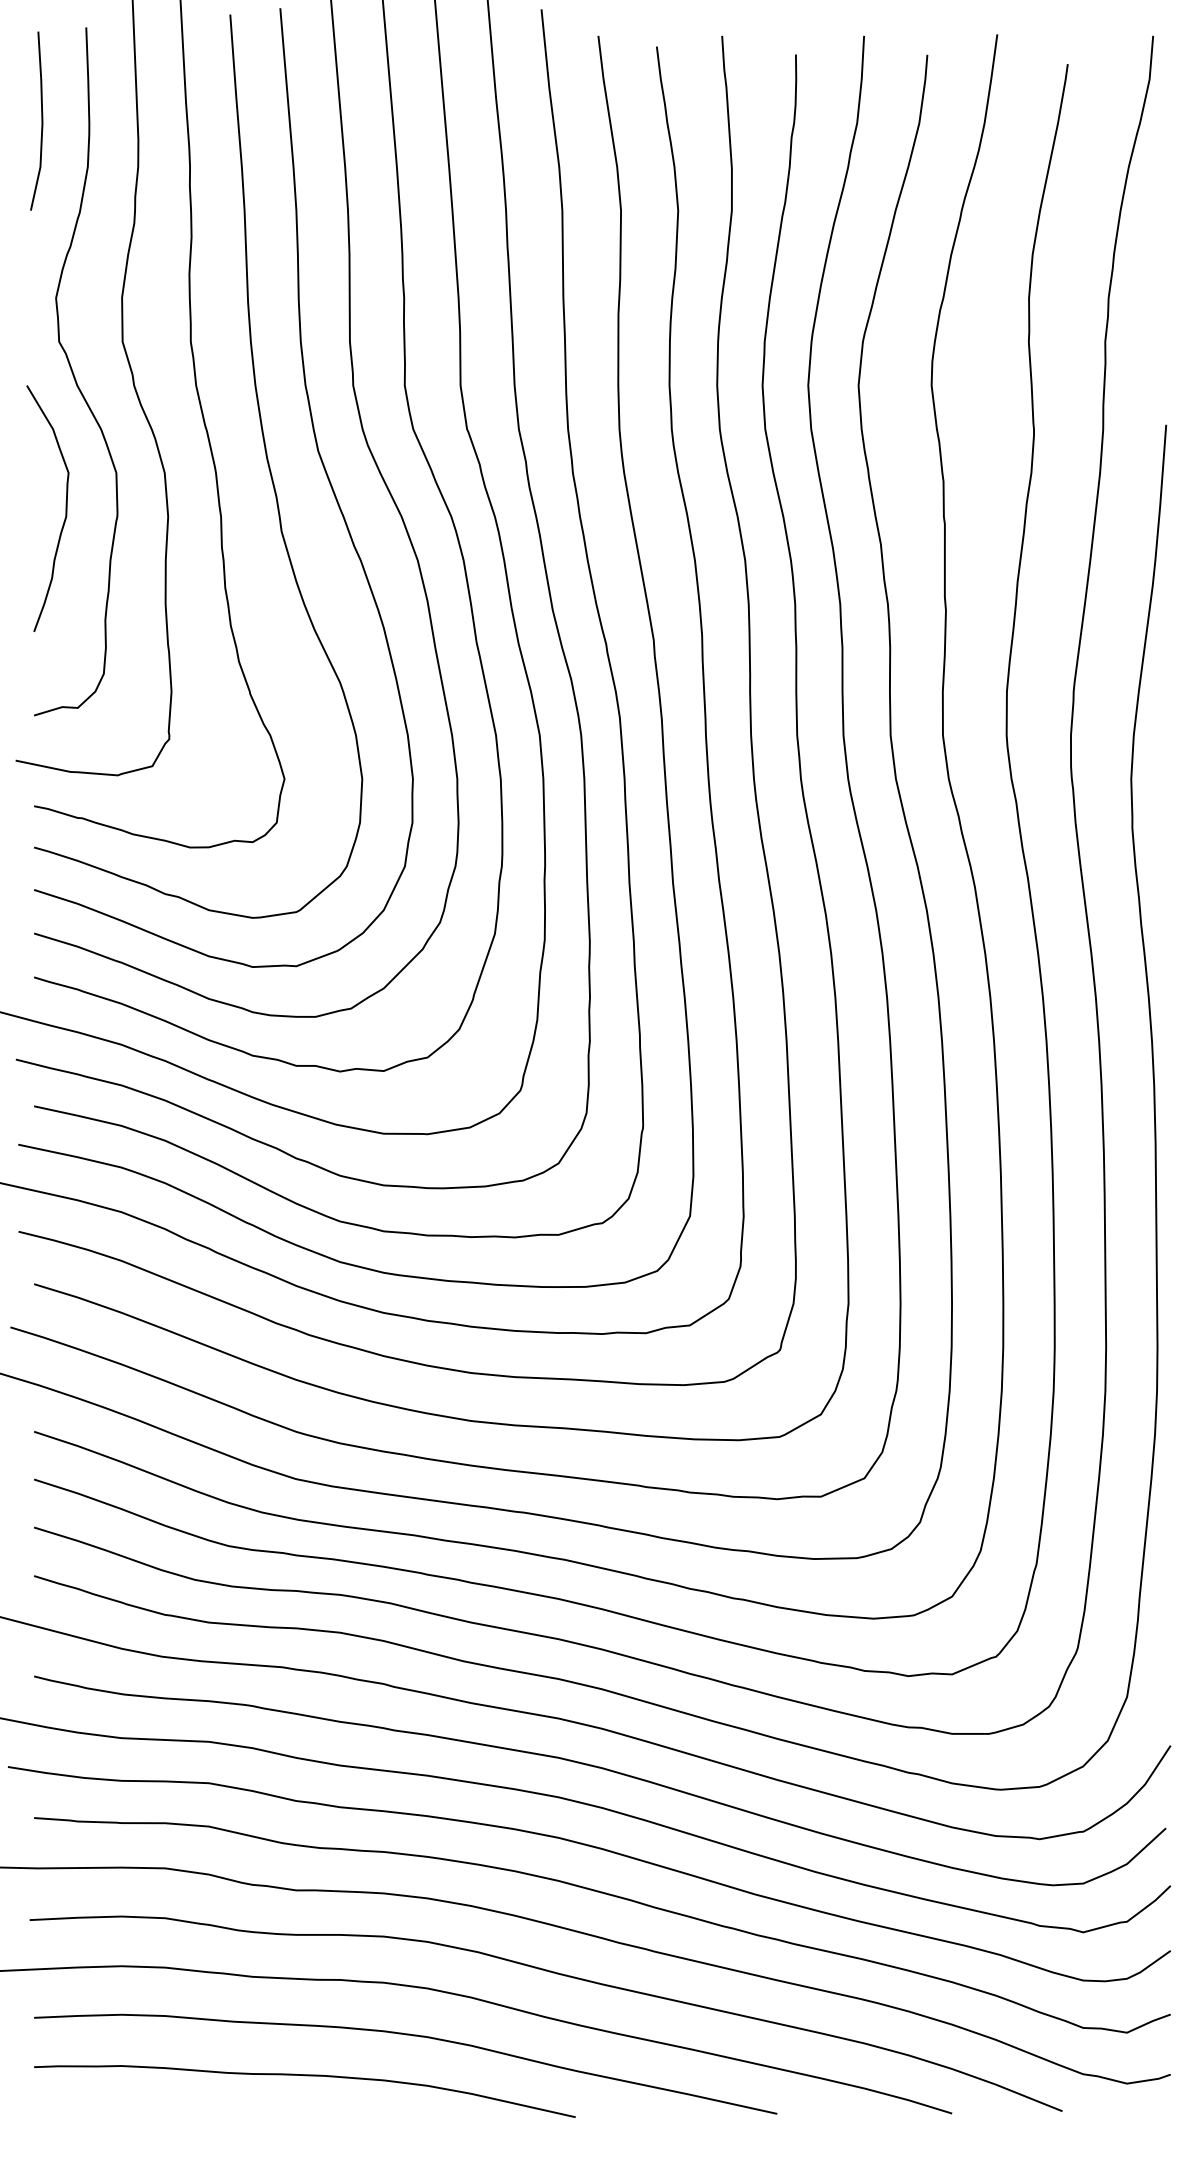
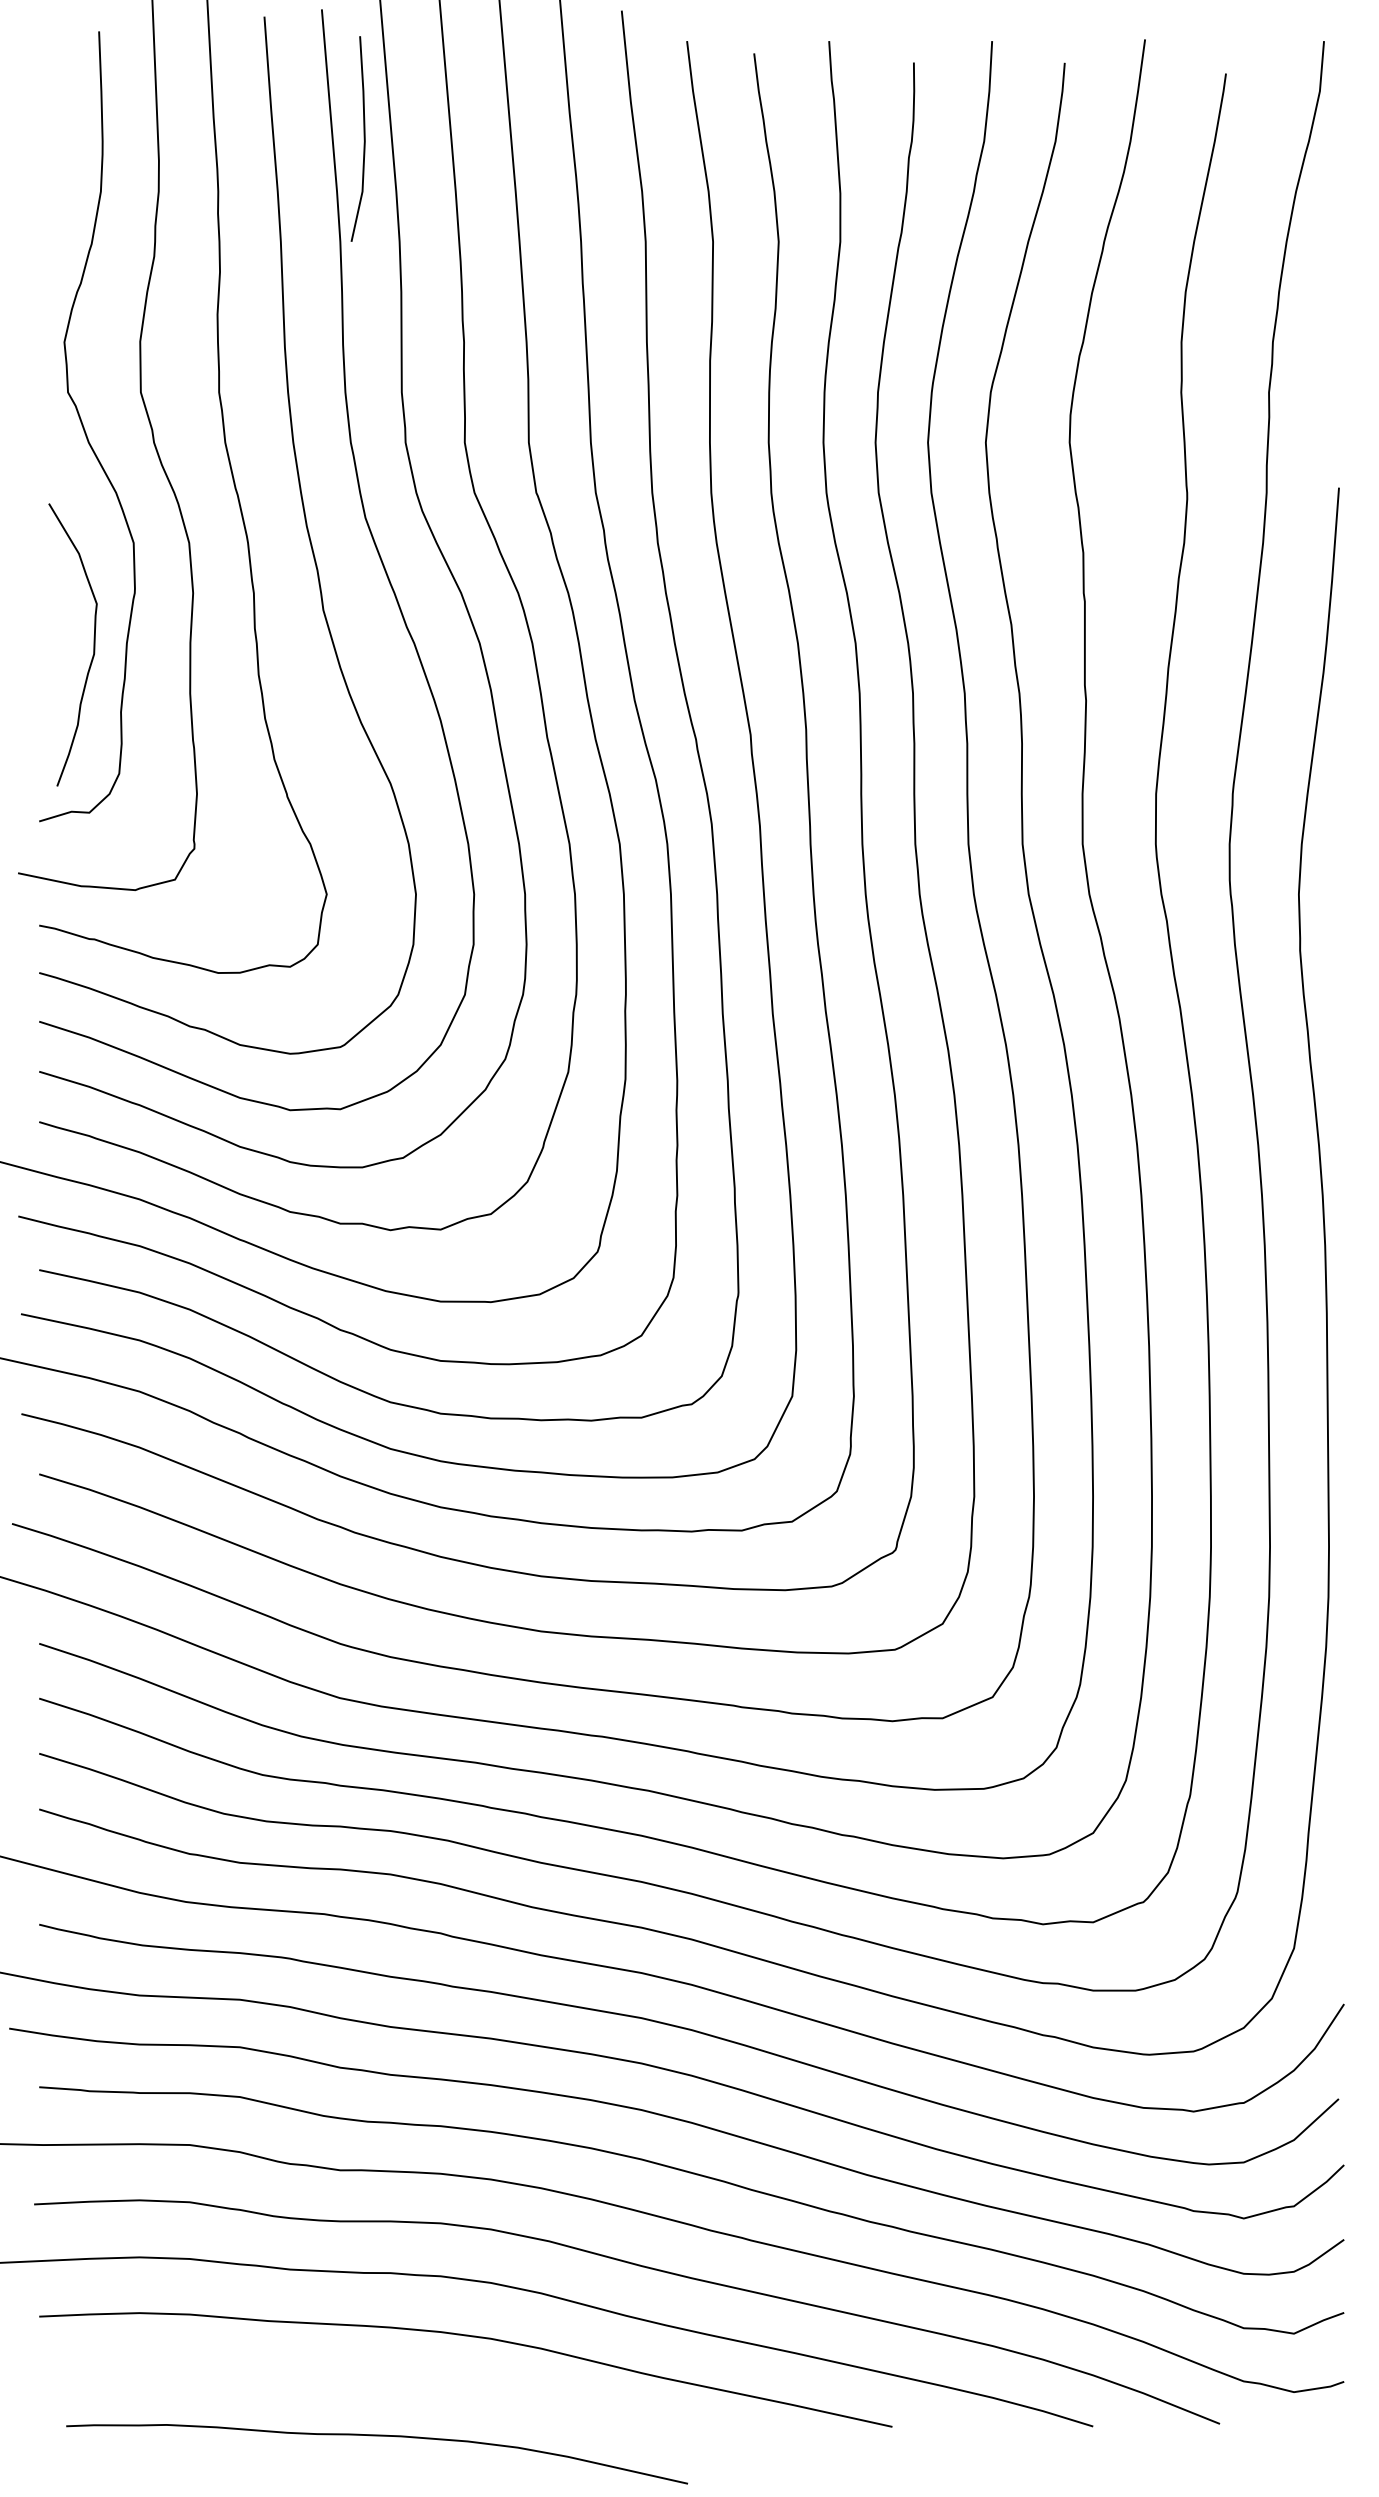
line: (41, 120) -> (363, 138), moved
curve: (65, 508) -> (93, 644), moved
curve: (304, 2076) -> (376, 2436), moved

